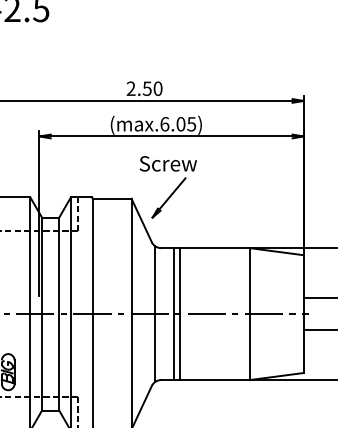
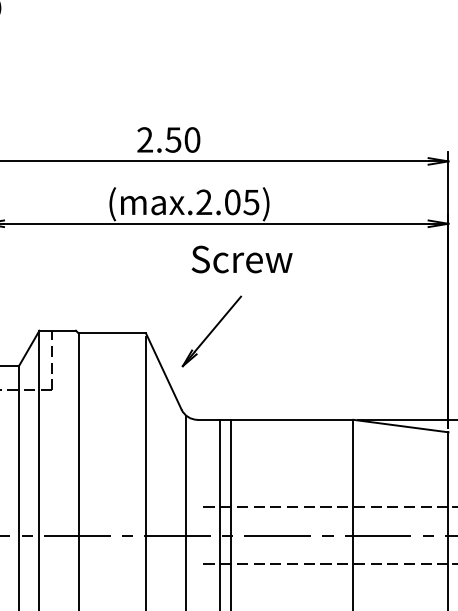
text: (164, 124) -> (203, 202), (max.6.05) -> (max.2.05)
text: (167, 163) -> (240, 258), moved
line: (232, 298) -> (323, 508), added
line: (232, 330) -> (323, 564), added

